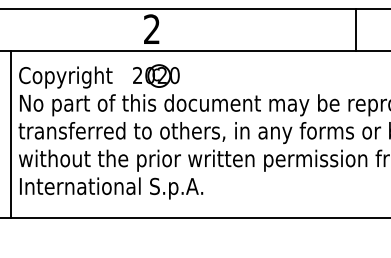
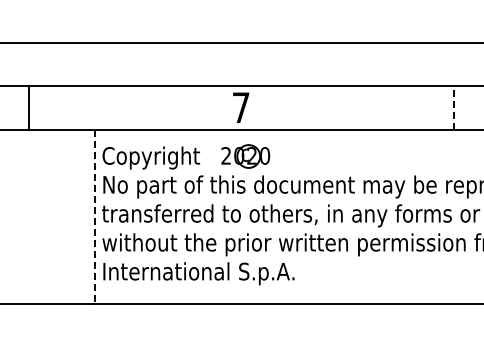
text: (151, 29) -> (240, 107), 2 -> 7
line: (355, 30) -> (453, 108), solid -> dashed
line: (11, 134) -> (94, 217), solid -> dashed

